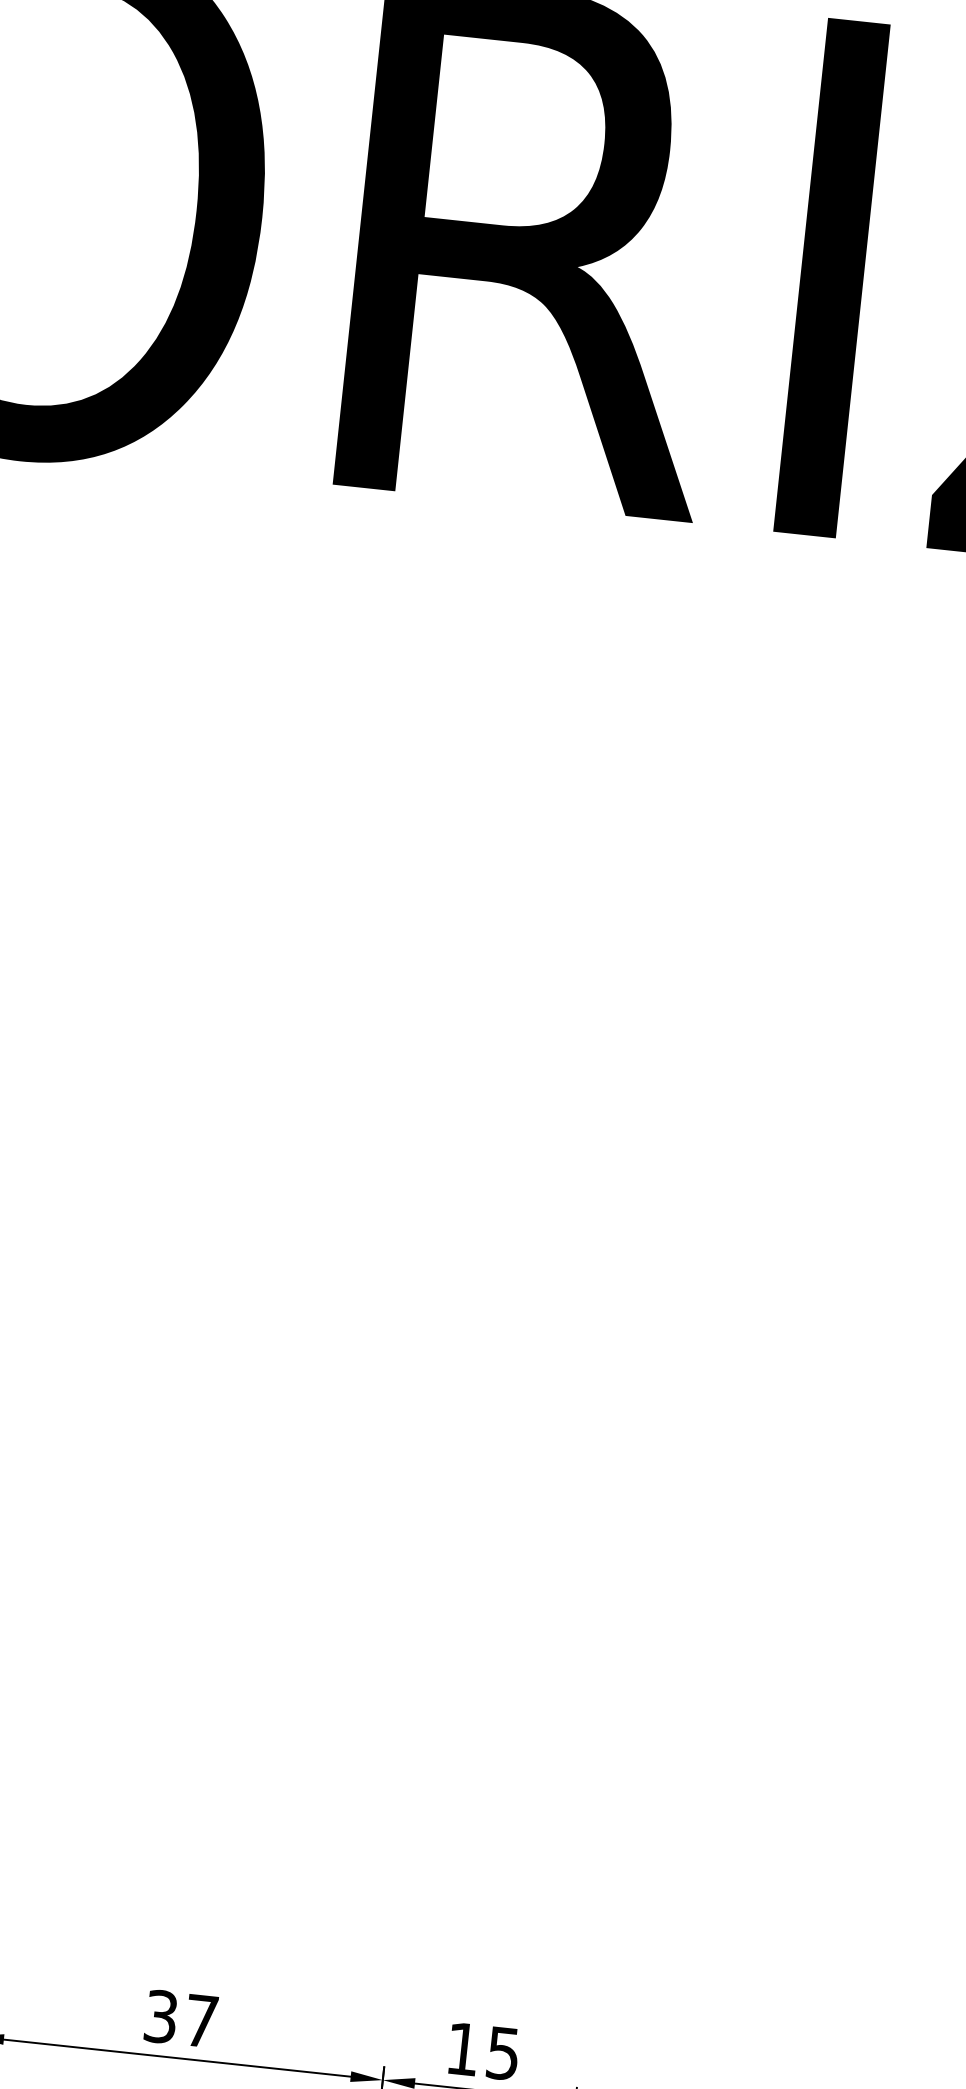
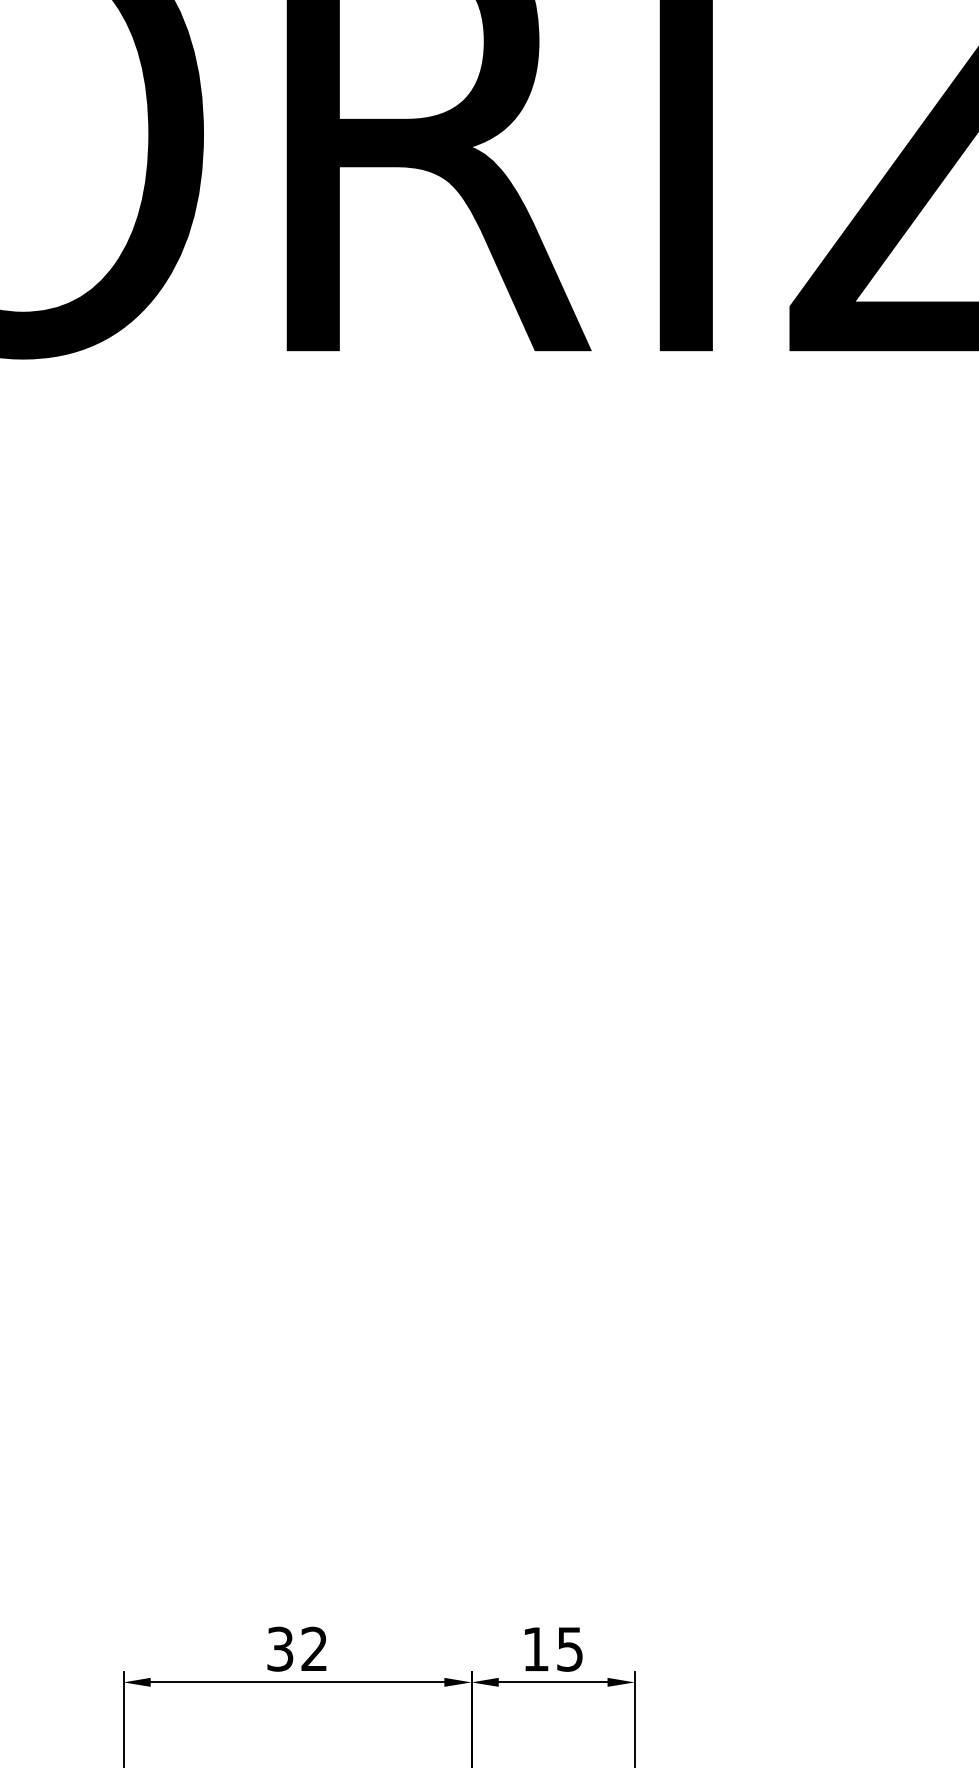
text: (201, 2020) -> (314, 1648), 37 -> 32

